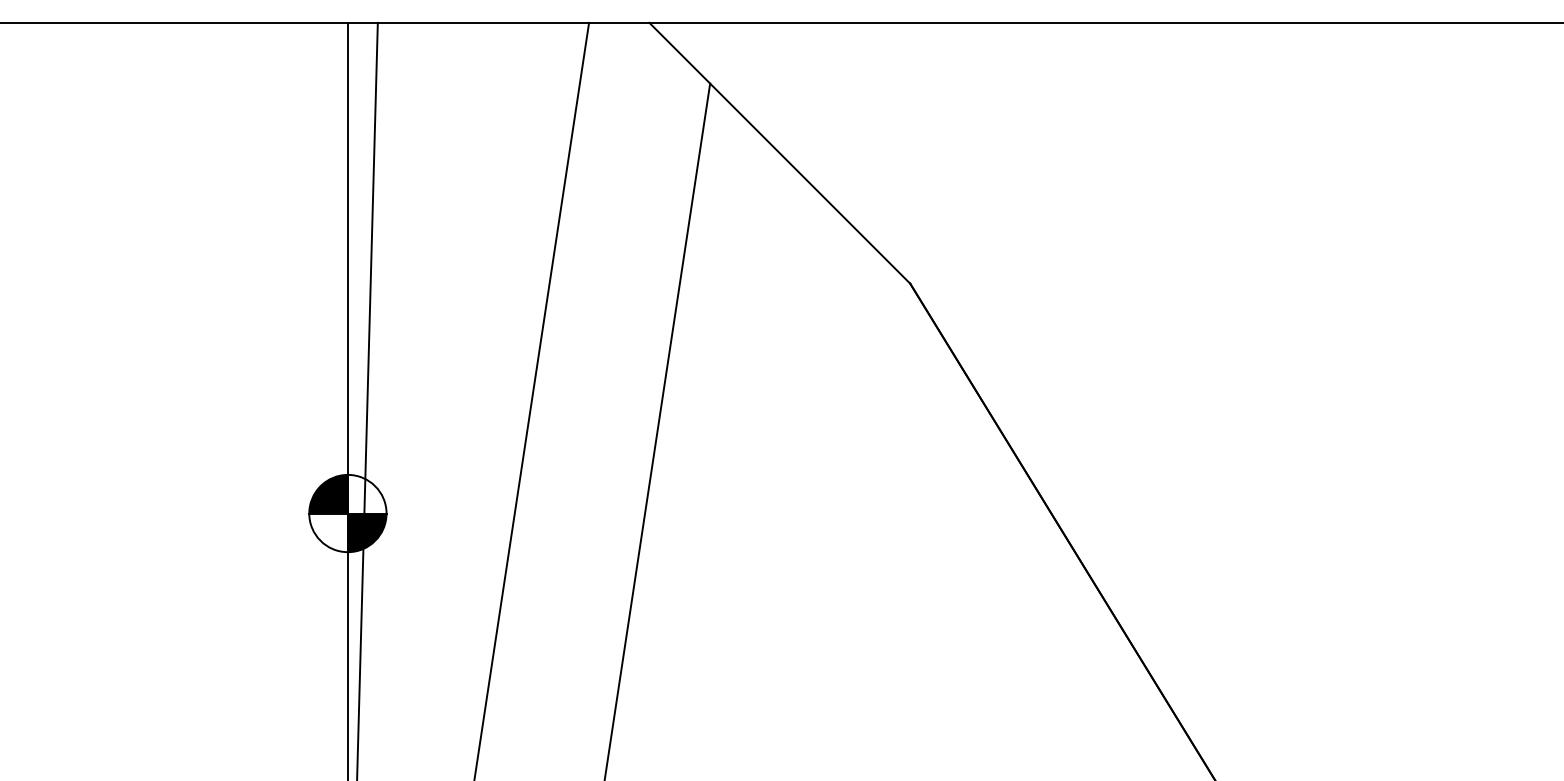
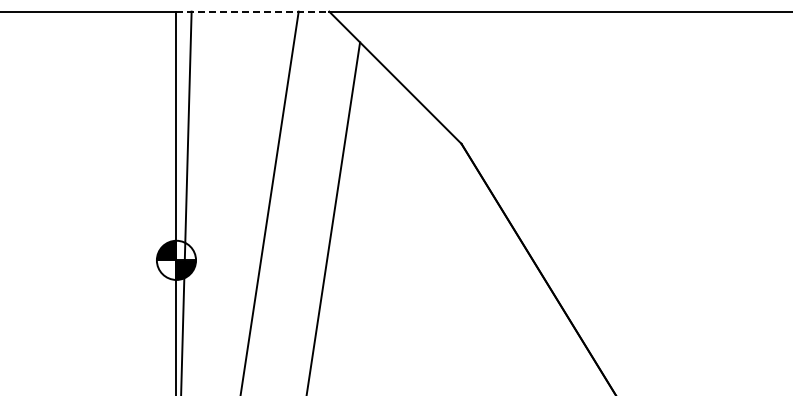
line: (499, 22) -> (253, 11), solid -> dashed

